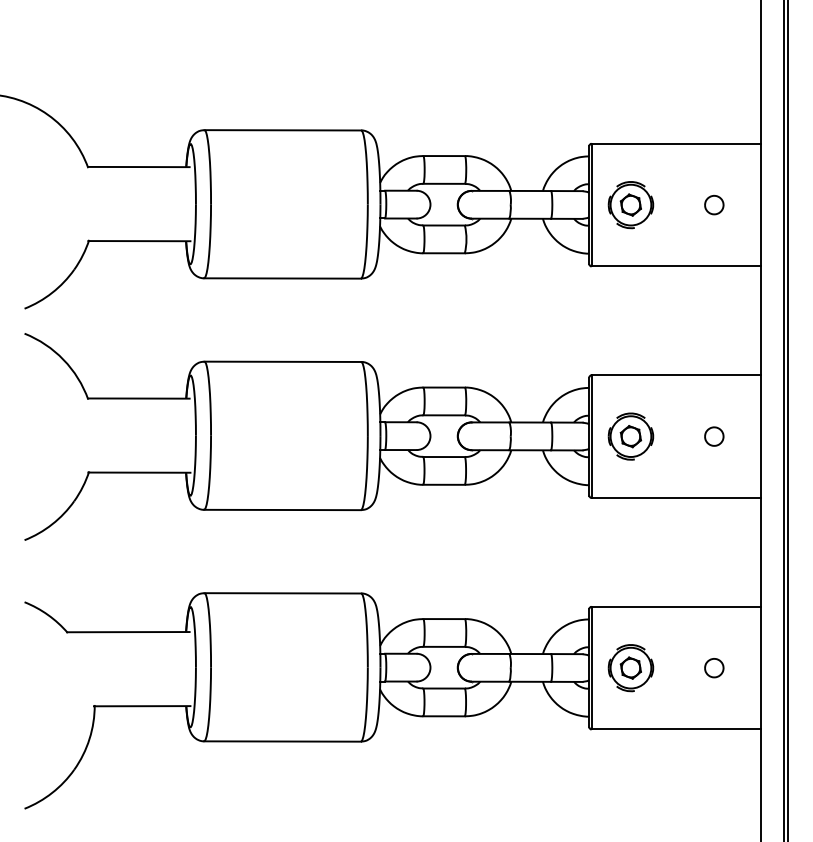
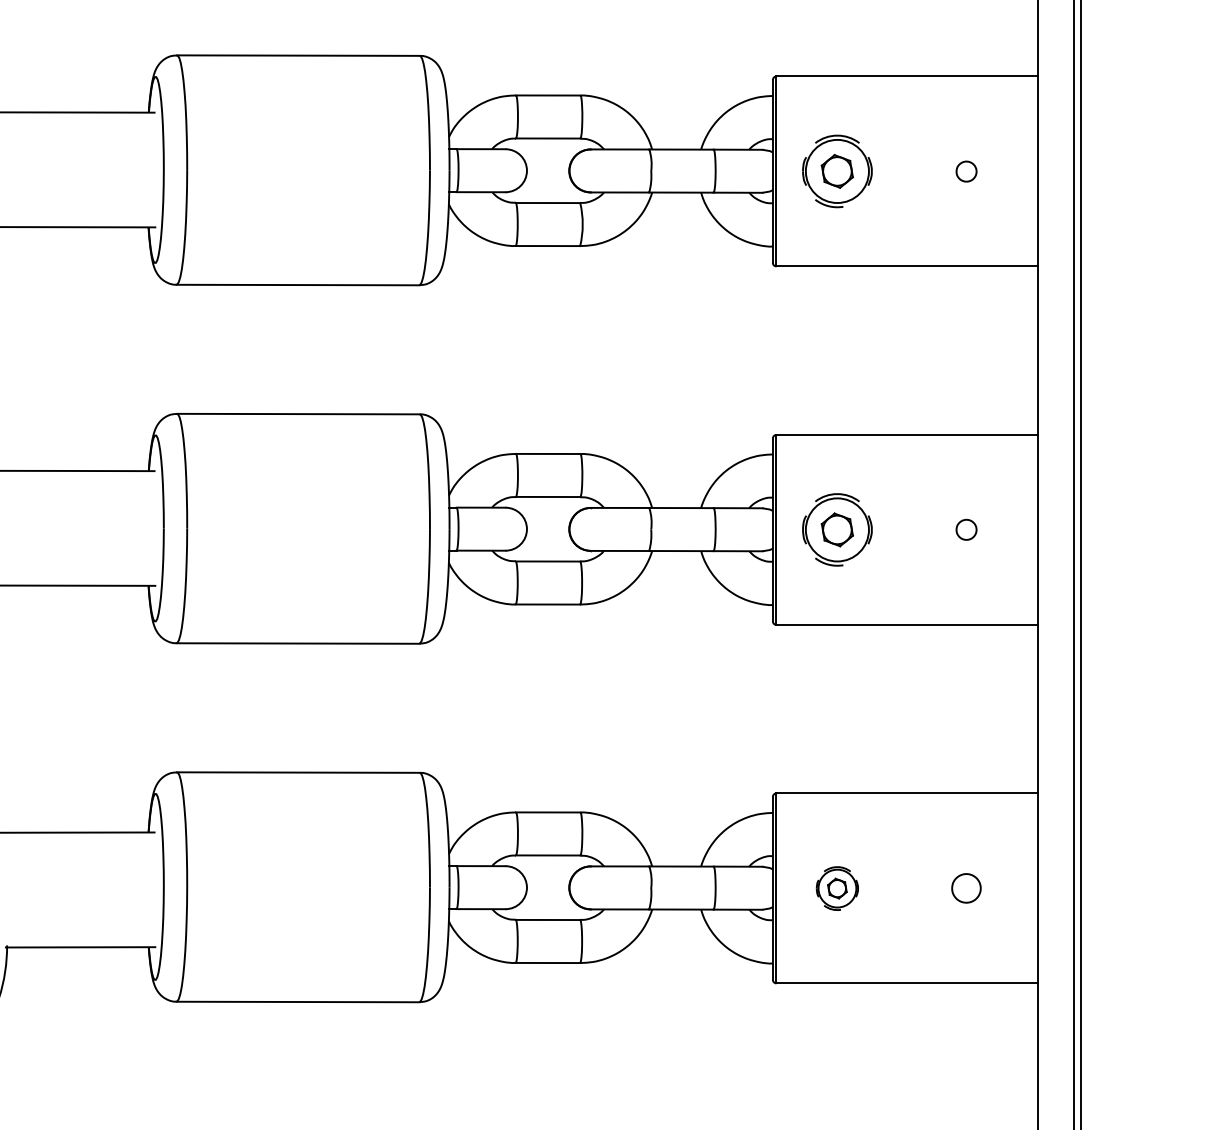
part: (714, 205) -> (966, 172), size x0.7
part: (714, 436) -> (966, 529), size x0.7
part: (630, 668) -> (836, 888), size x0.6

